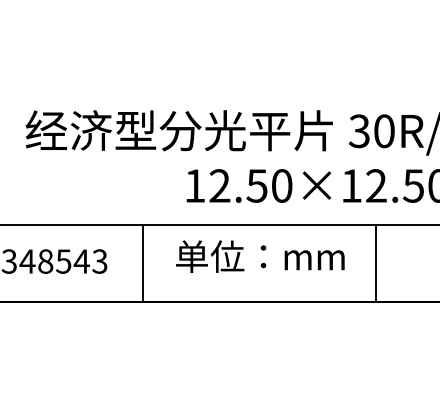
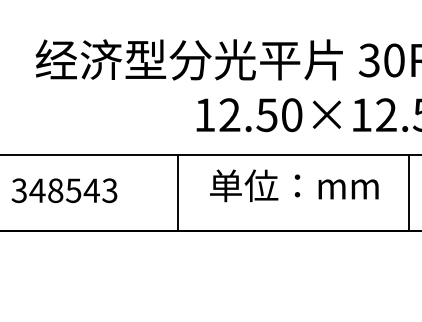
text: (260, 256) -> (294, 185), moved
line: (142, 263) -> (177, 192), moved
line: (376, 263) -> (409, 192), moved

